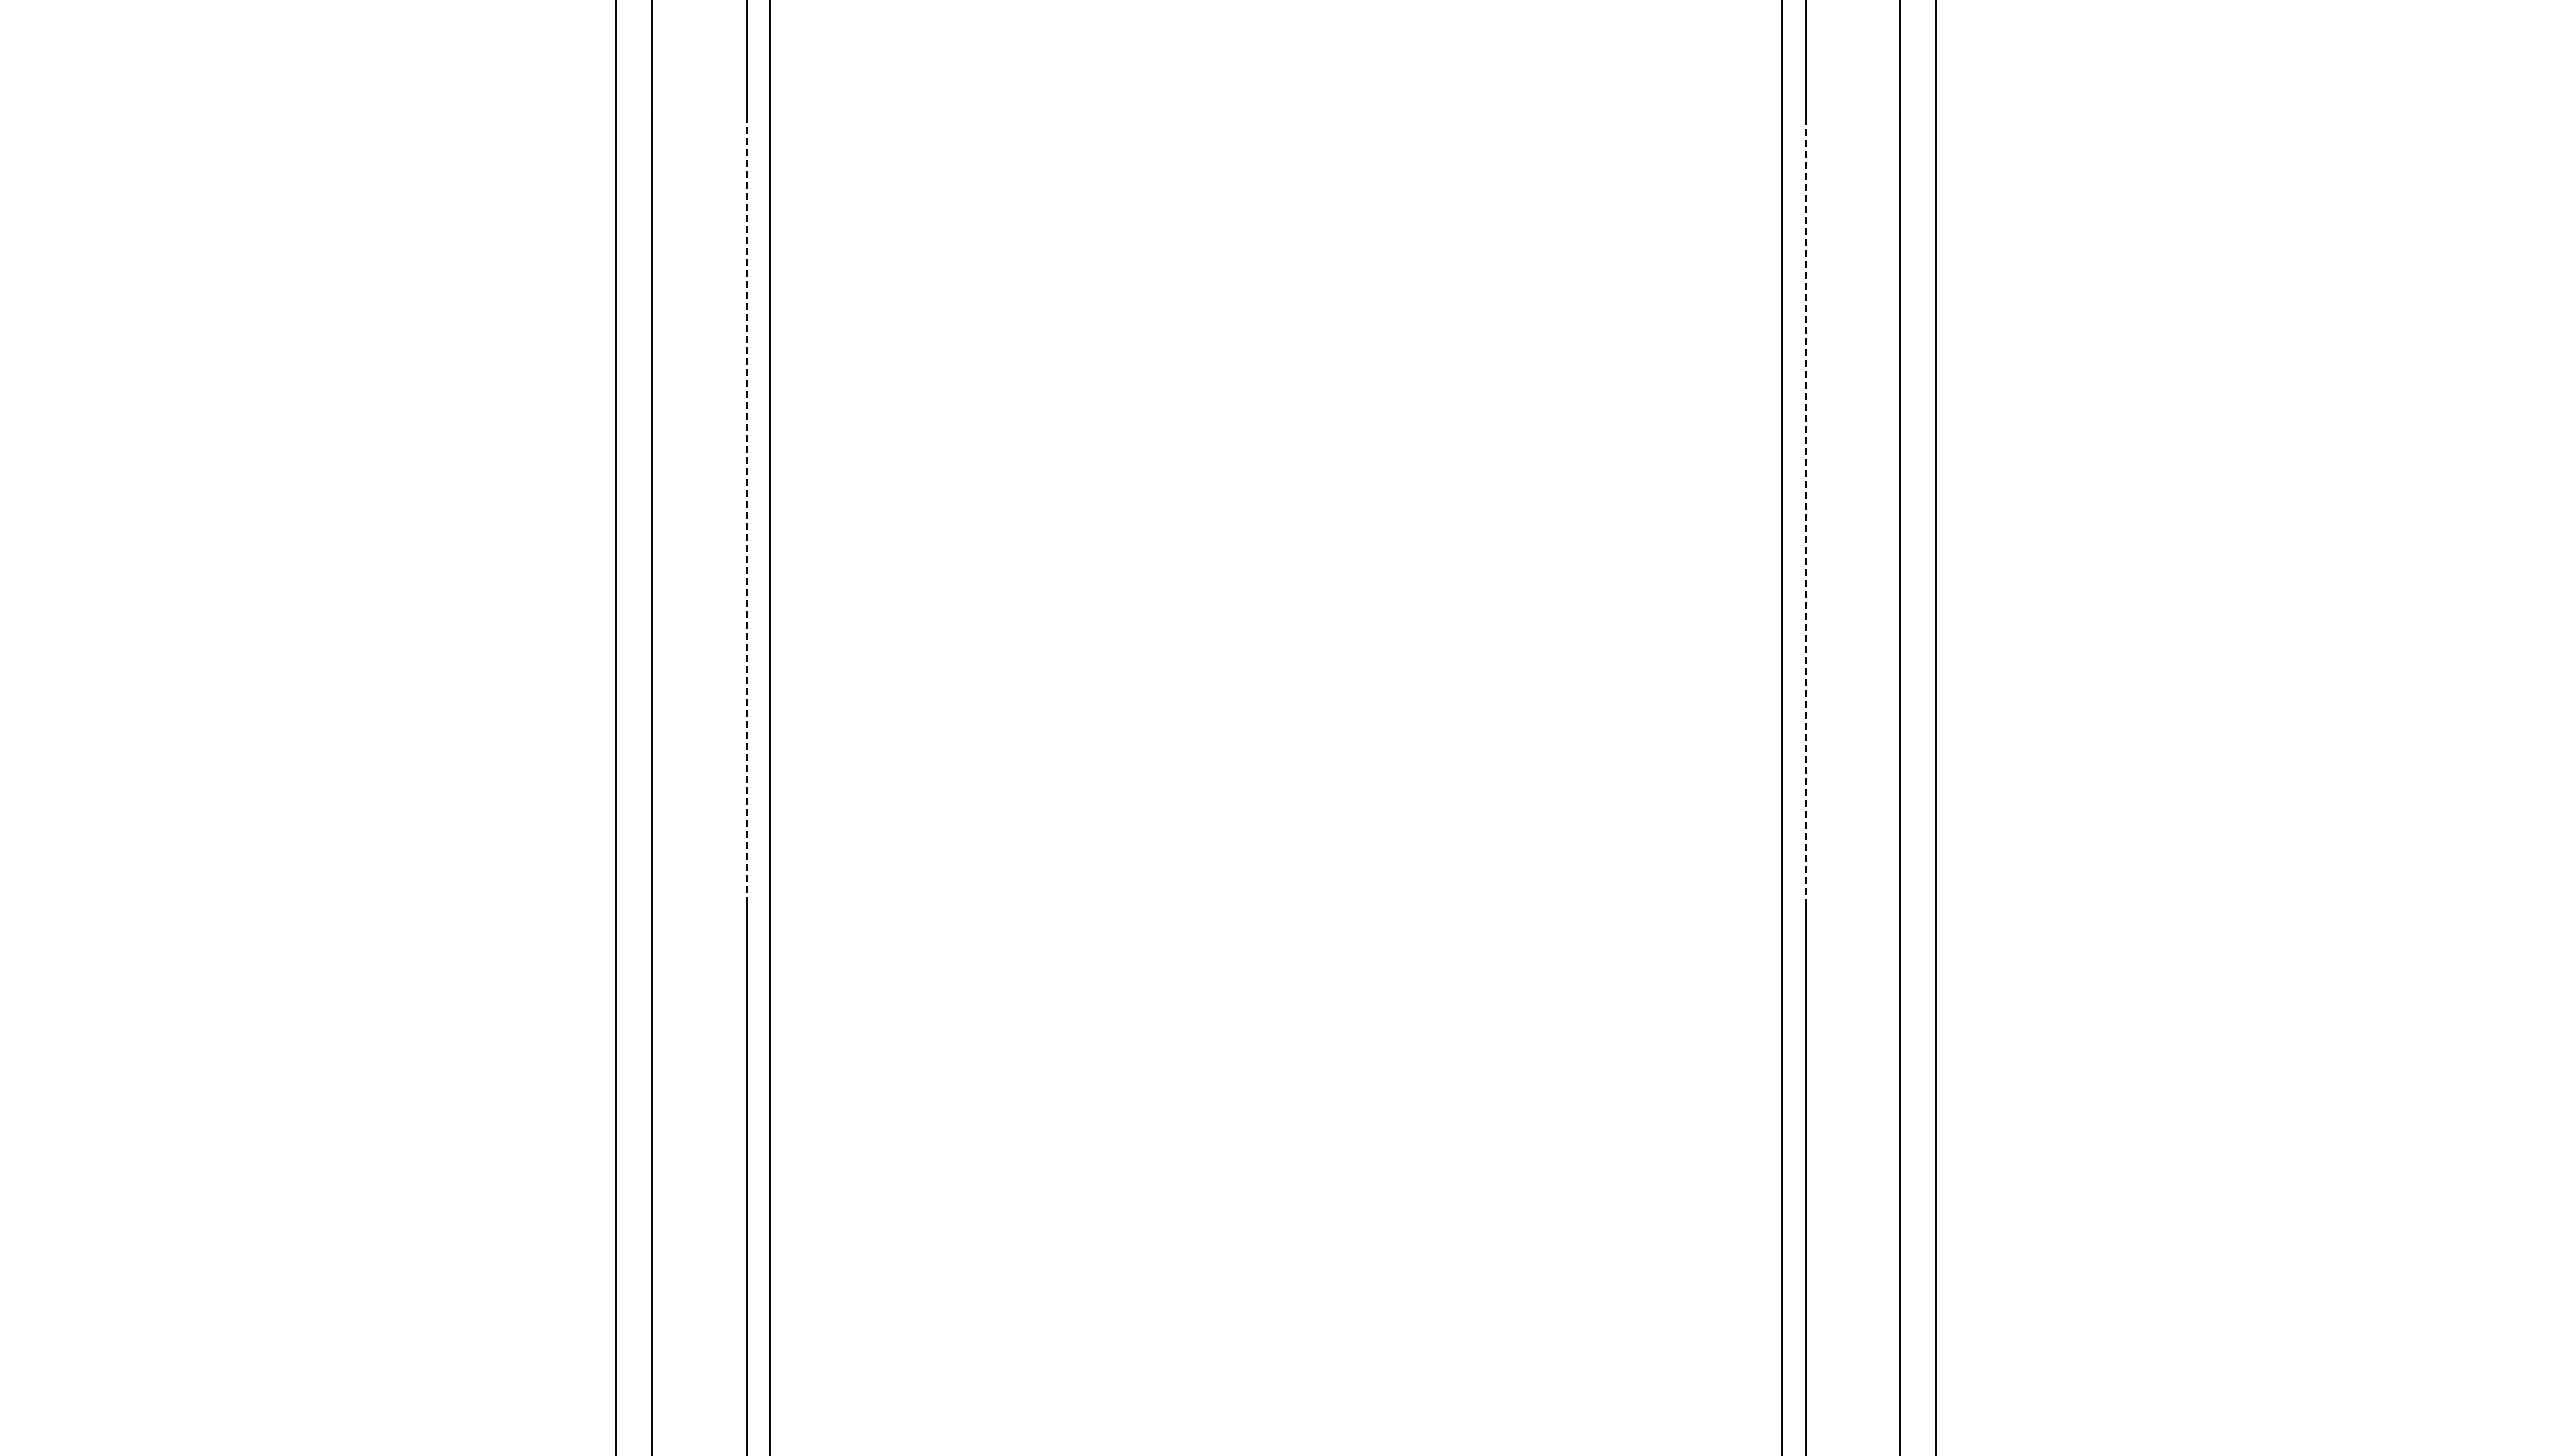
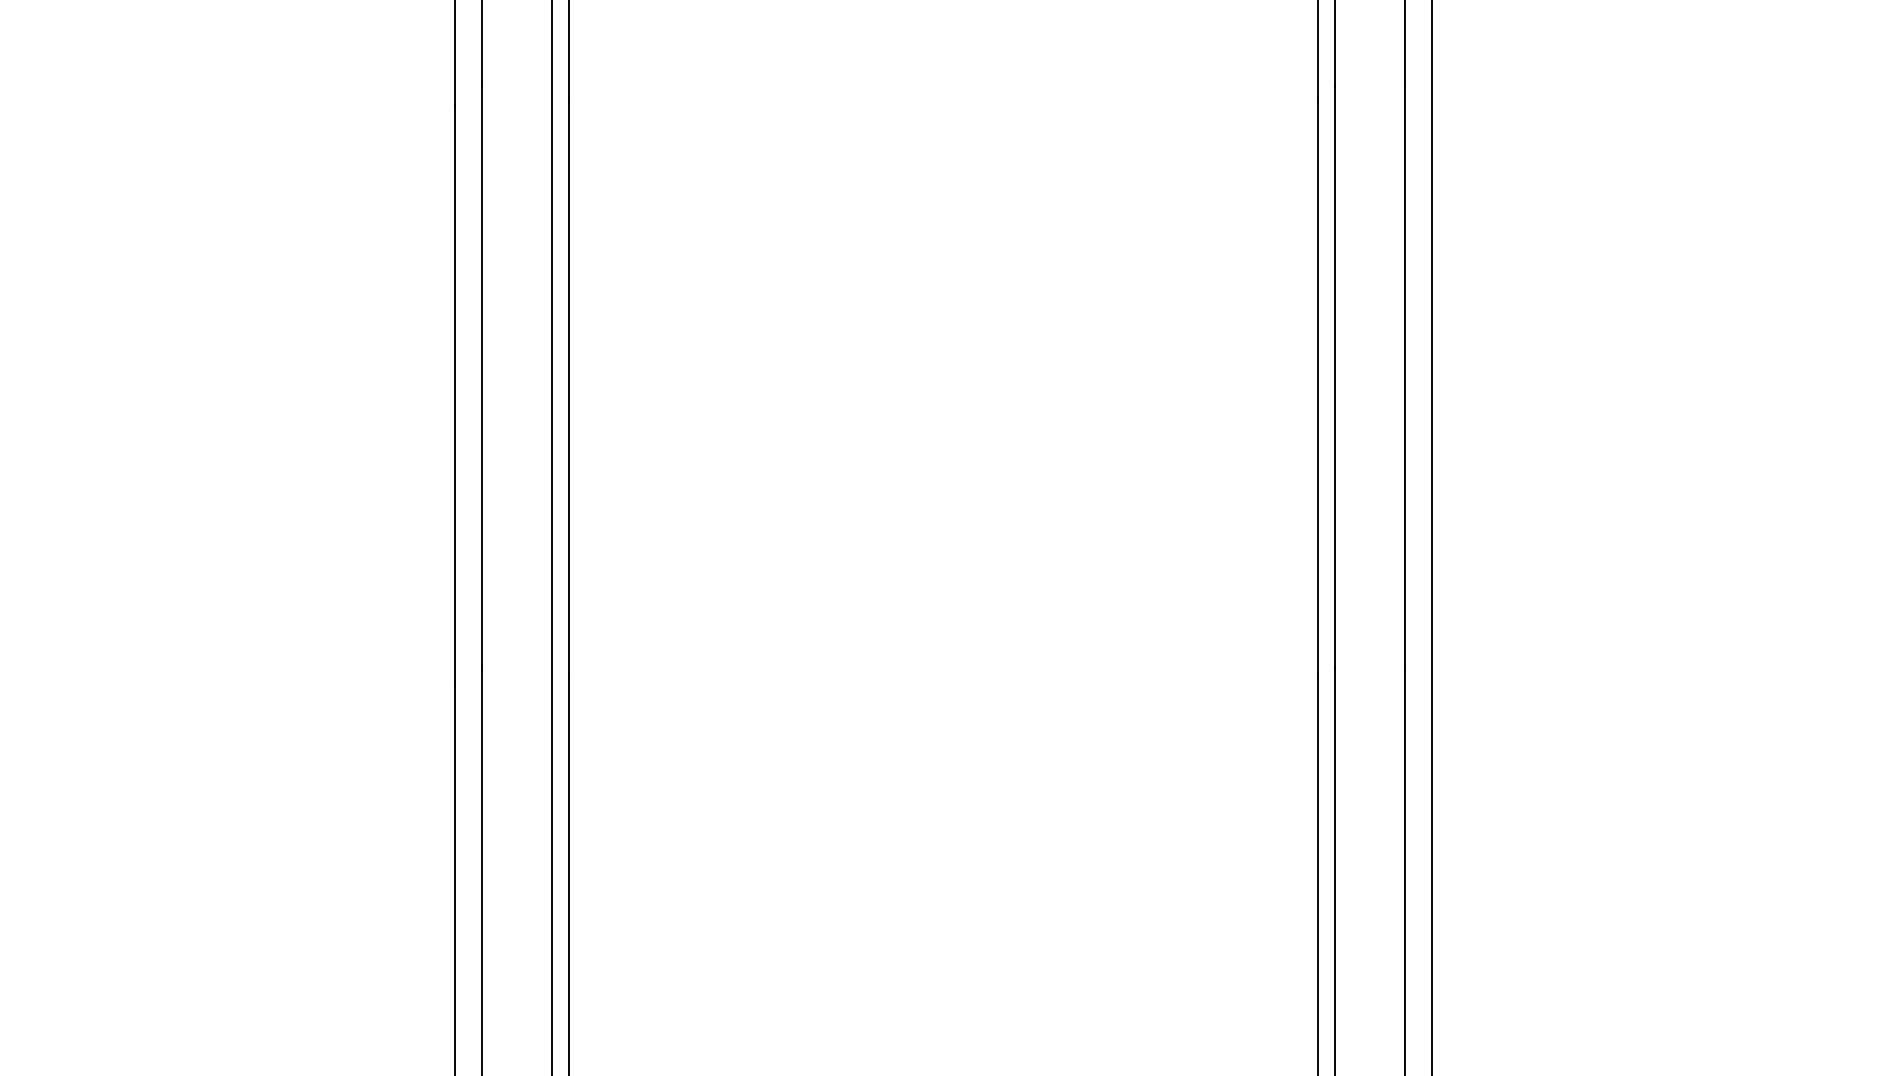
line: (746, 510) -> (552, 377), dashed -> solid
line: (1805, 510) -> (1334, 377), dashed -> solid

